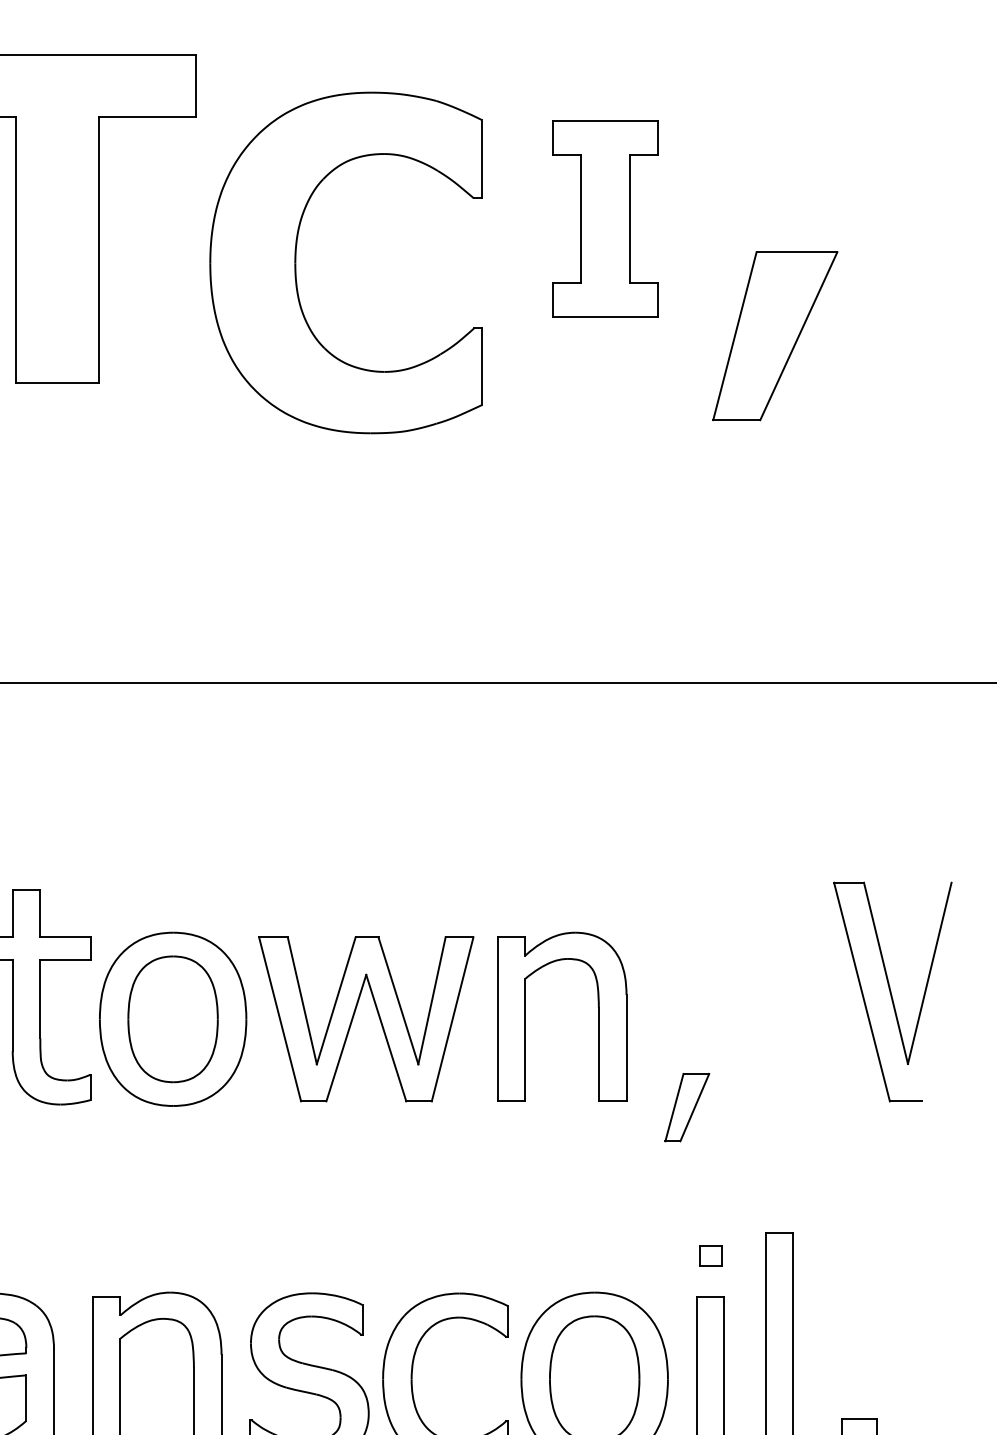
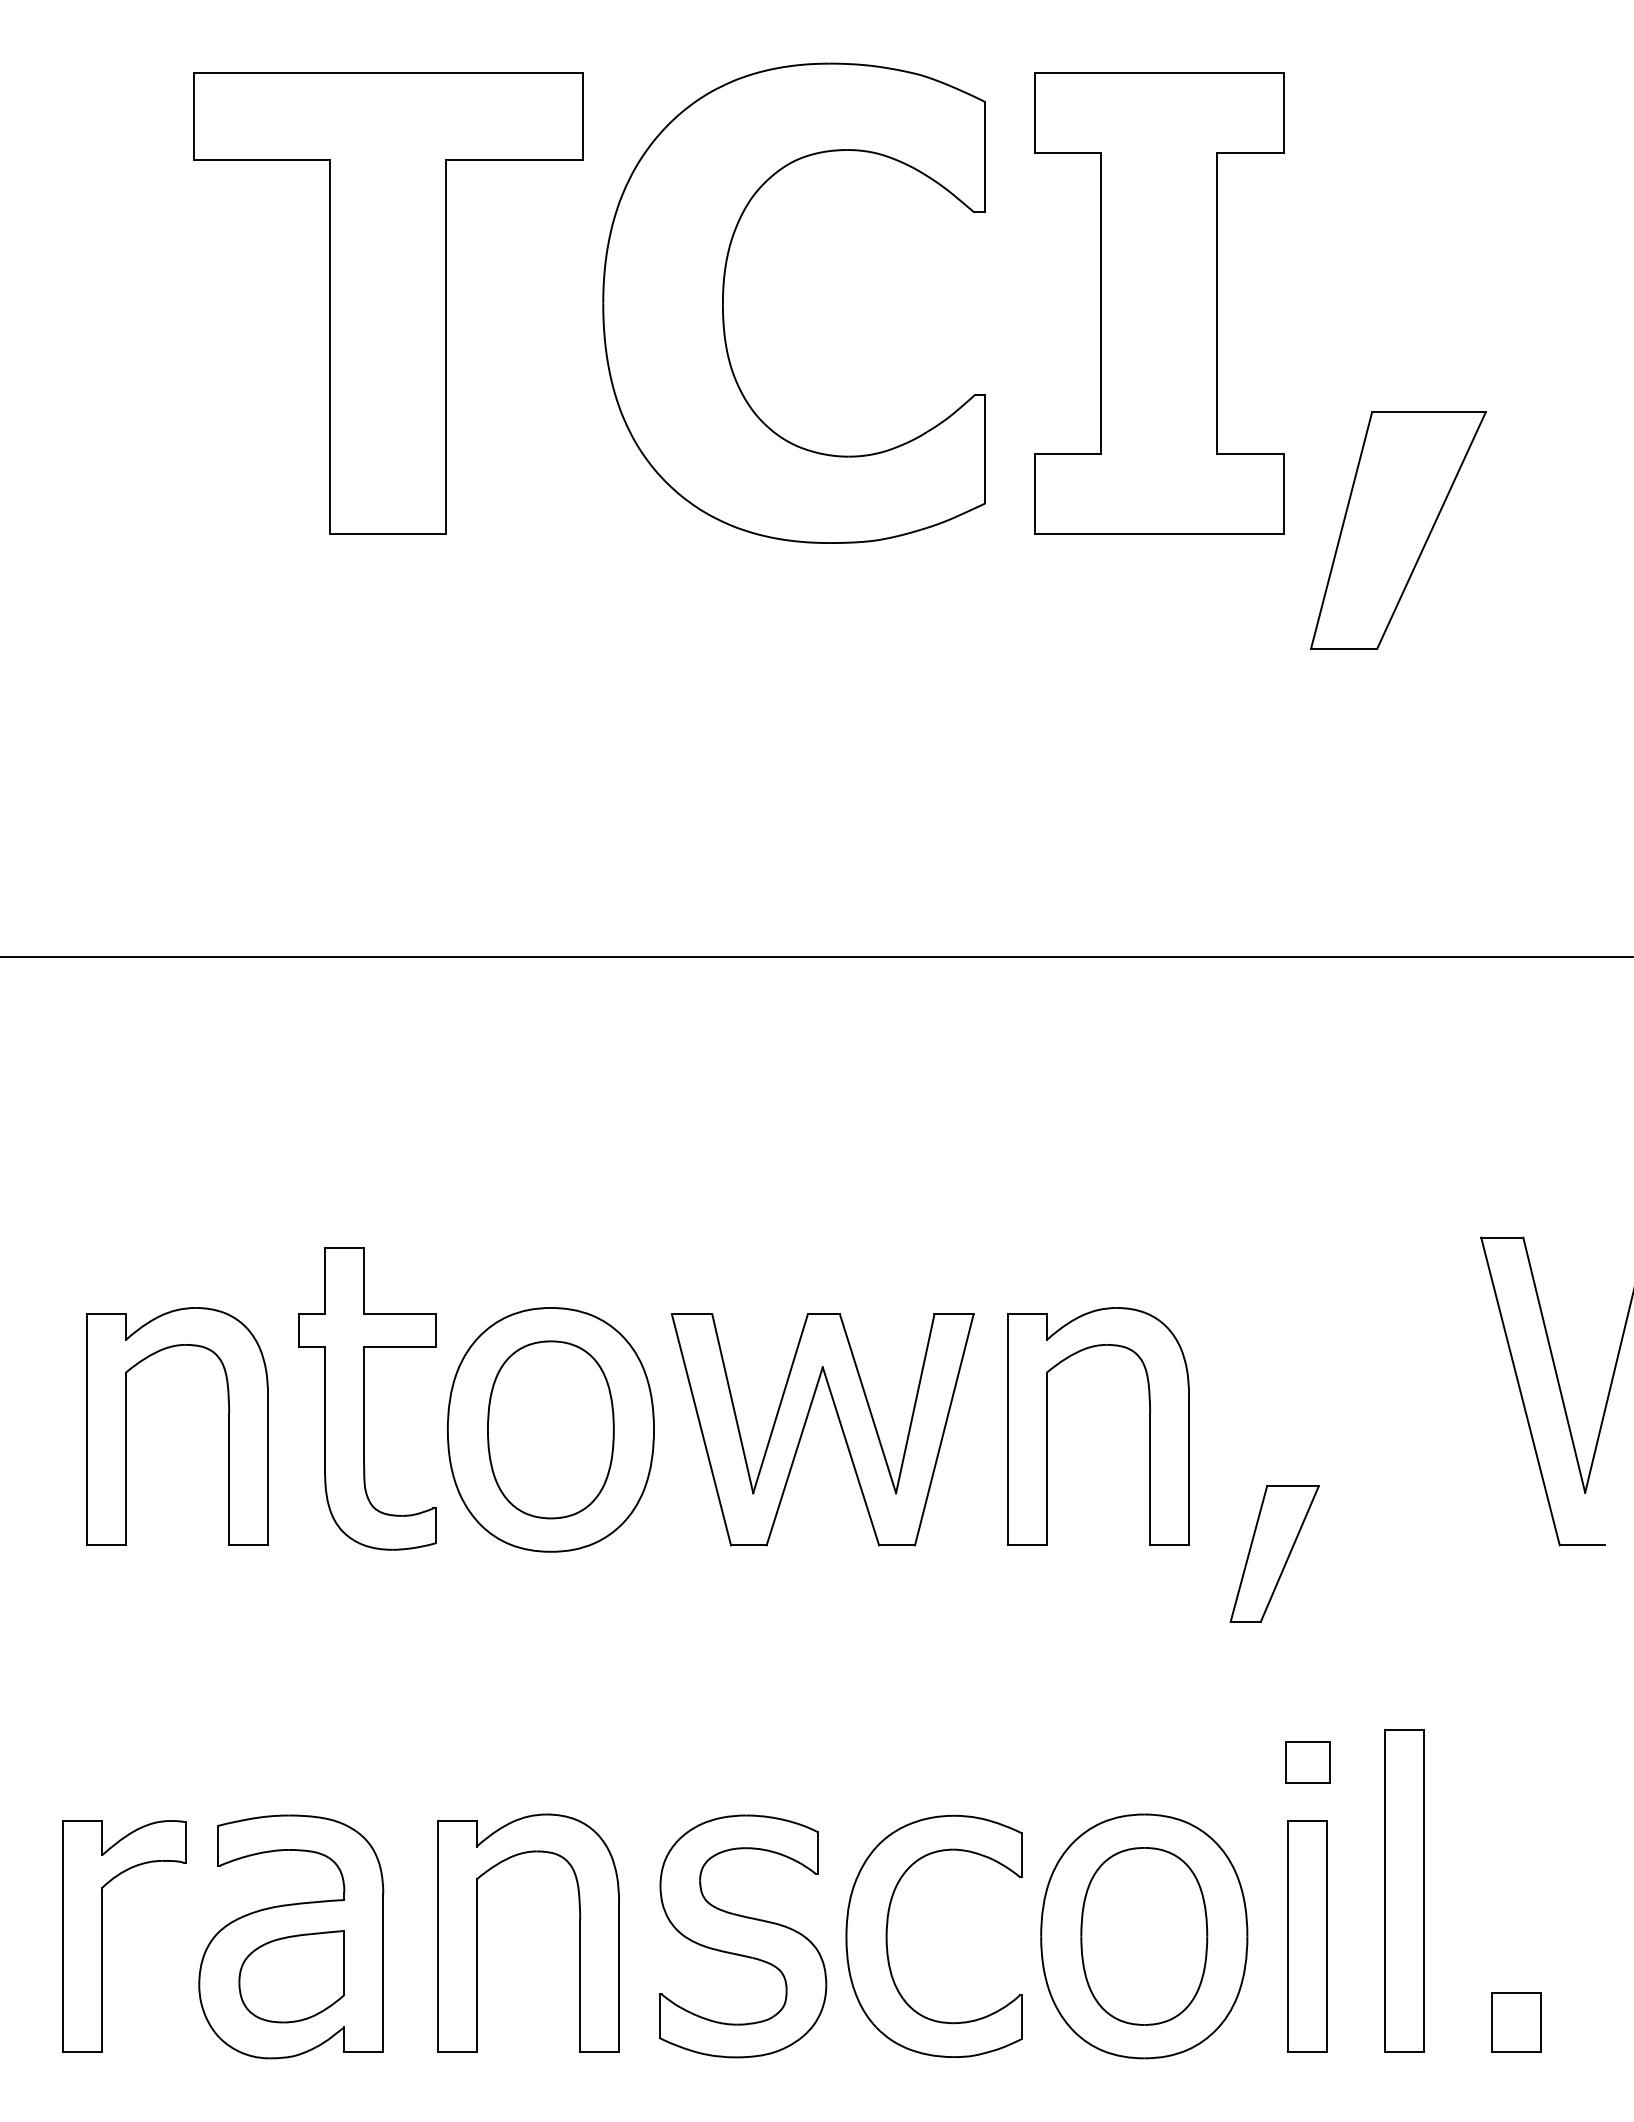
part: (605, 219) -> (1159, 303), size x1.67
part: (296, 255) -> (724, 292), moved
part: (775, 336) -> (1398, 530), moved
part: (687, 1107) -> (1274, 1553), size x1.43
part: (710, 1255) -> (1307, 1762), size x1.43

